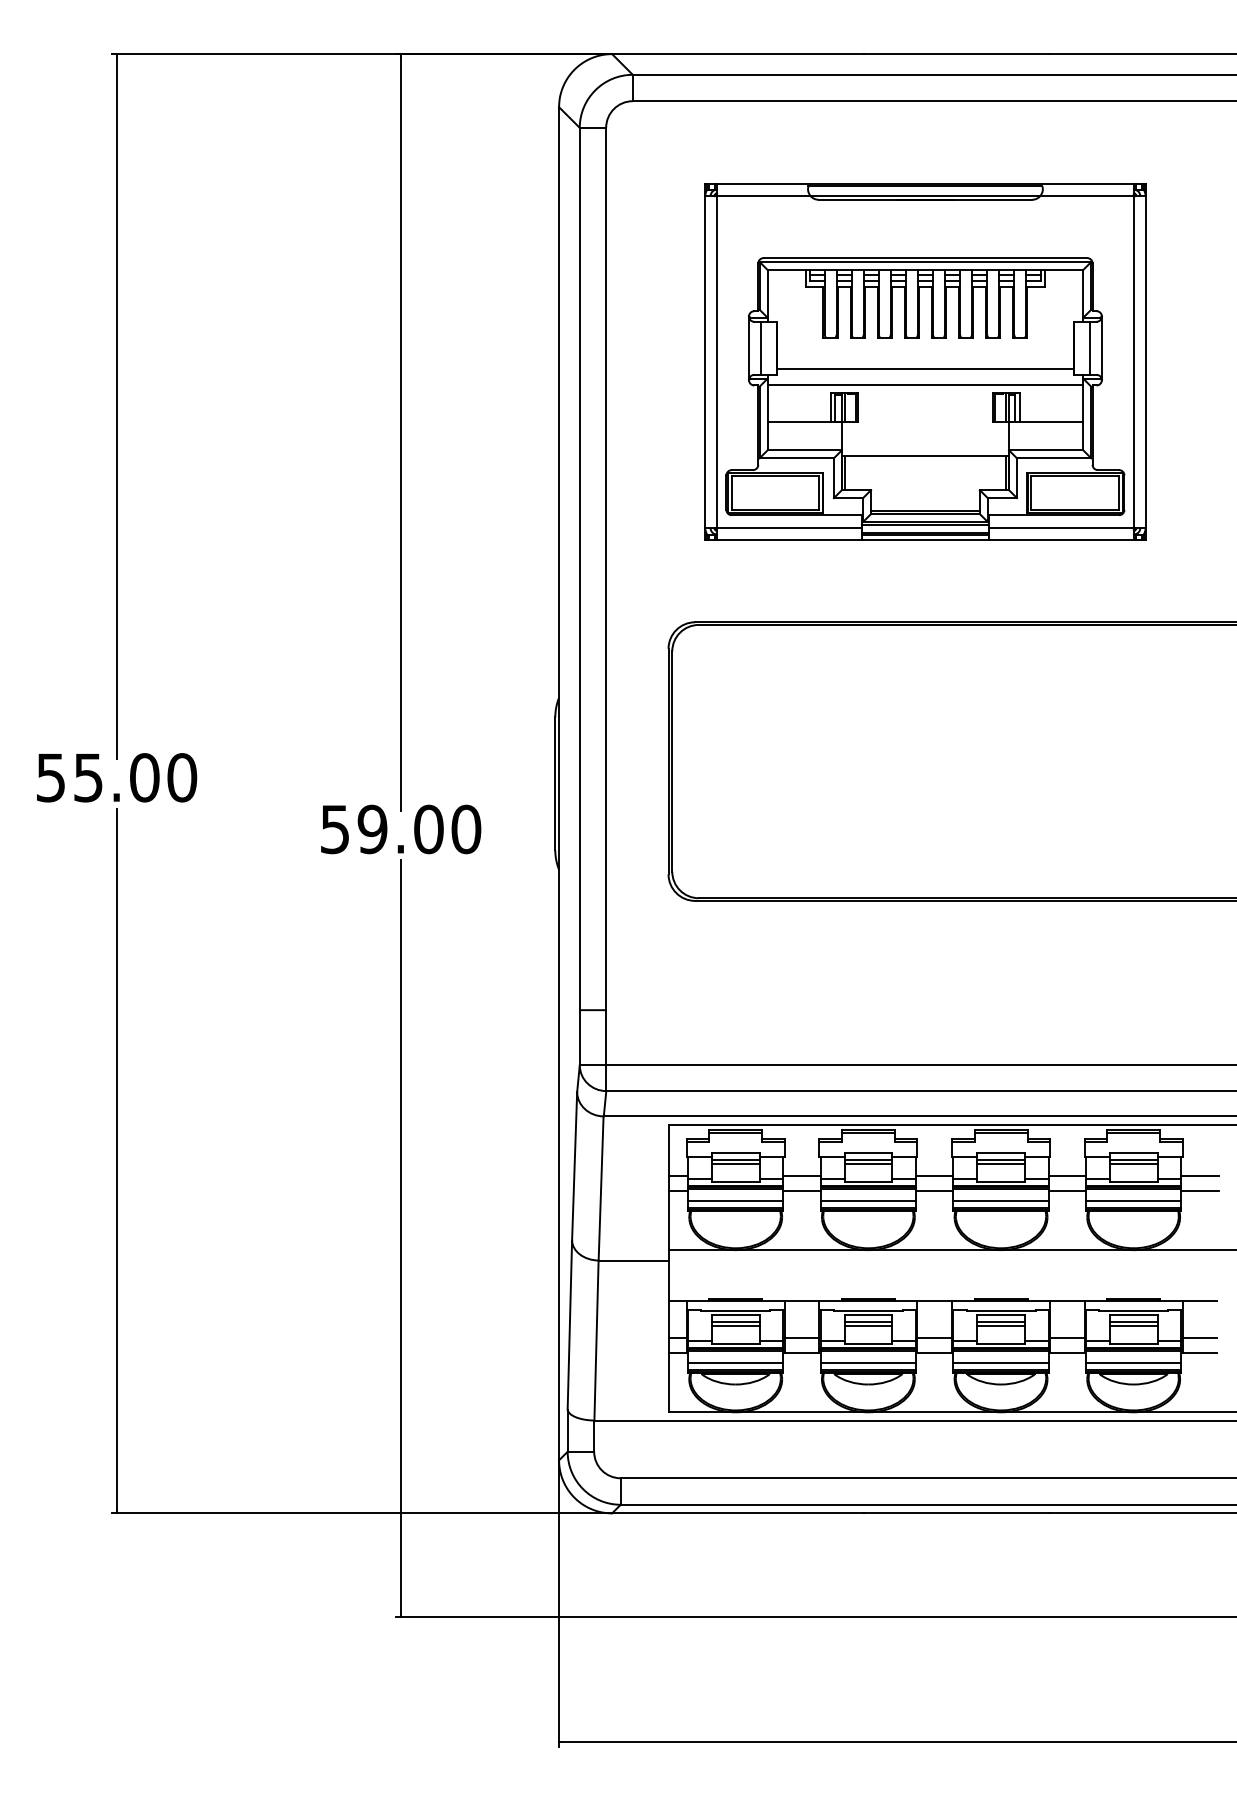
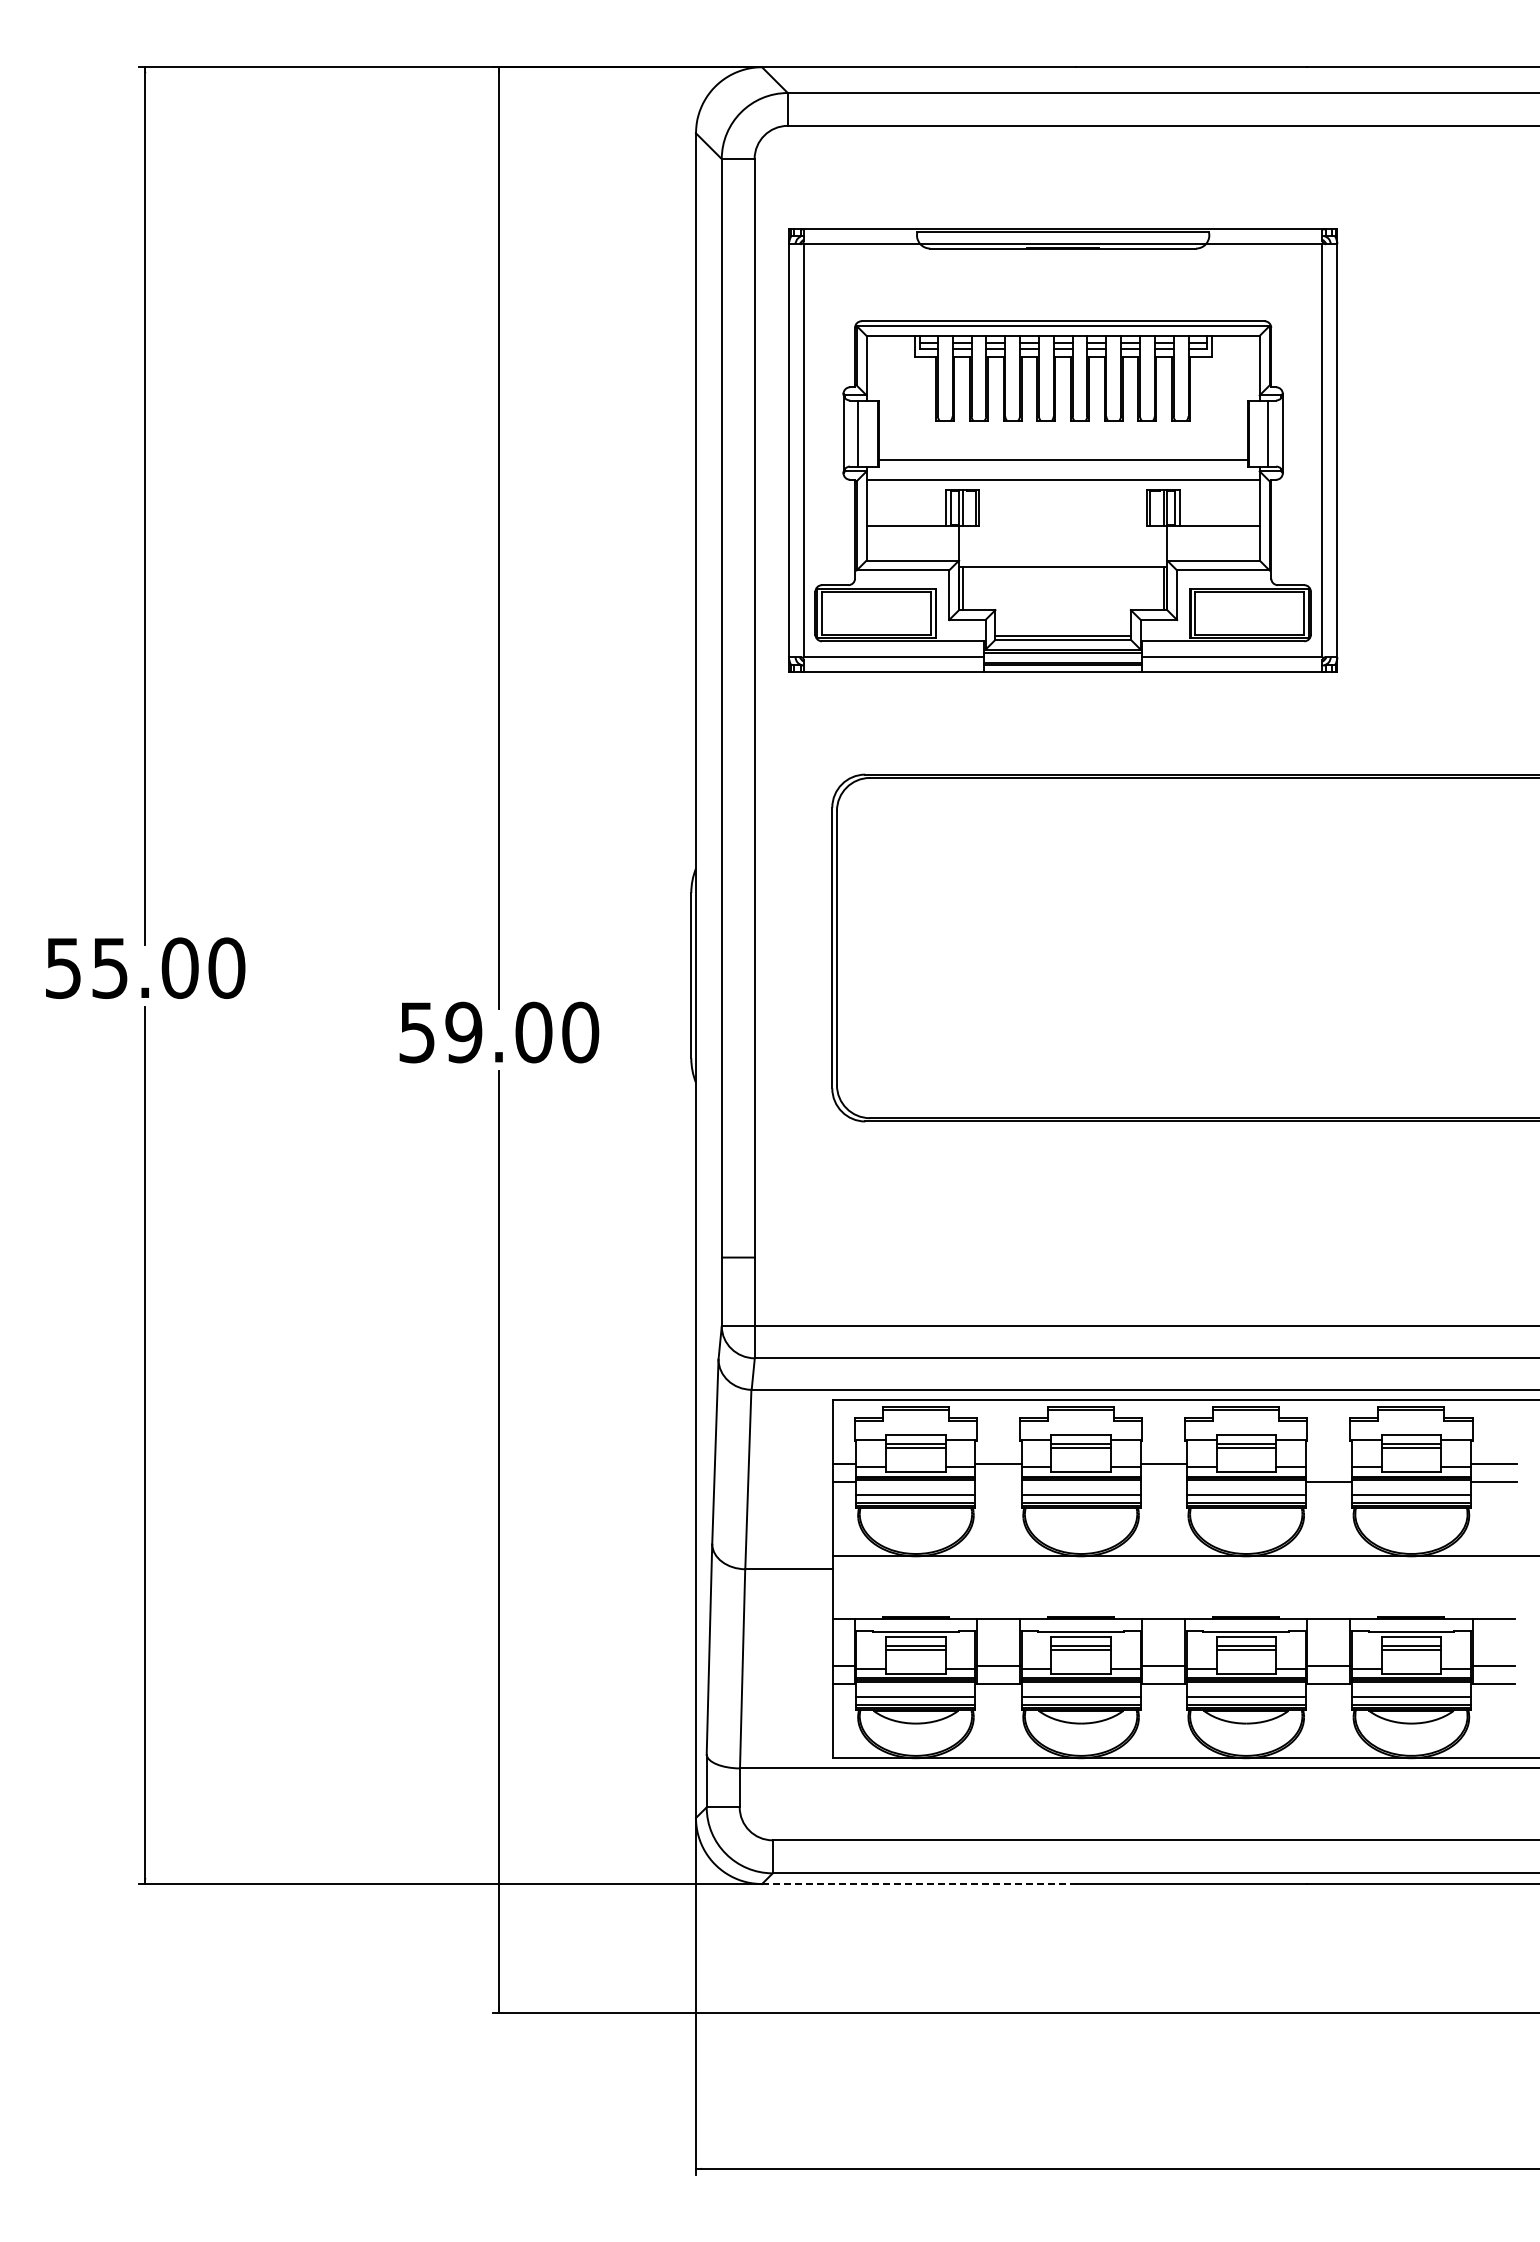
part: (925, 361) -> (1063, 450), moved
line: (1067, 1176) -> (1328, 1464), removed
line: (802, 1190) -> (998, 1482), removed
line: (934, 1190) -> (1163, 1482), removed
line: (737, 1513) -> (918, 1884), solid -> dashed

